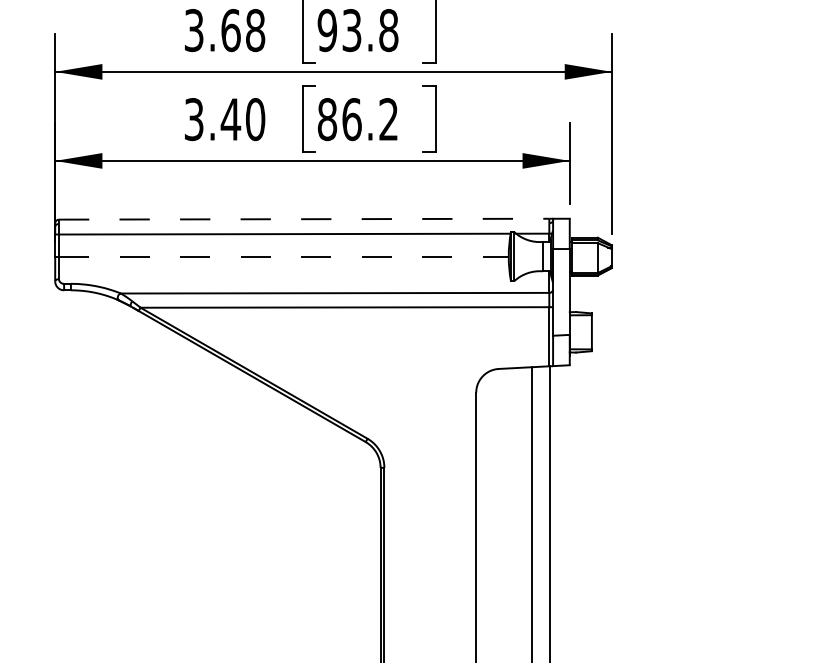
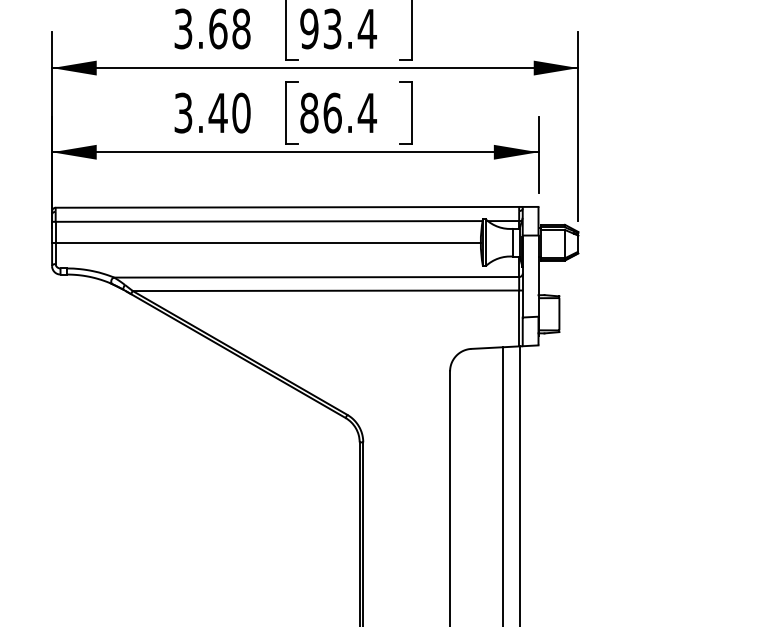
text: (387, 29) -> (366, 28), 93.8 -> 93.4
text: (387, 118) -> (366, 112), 86.2 -> 86.4
line: (304, 219) -> (287, 207), dashed -> solid
line: (284, 256) -> (268, 242), dashed -> solid

